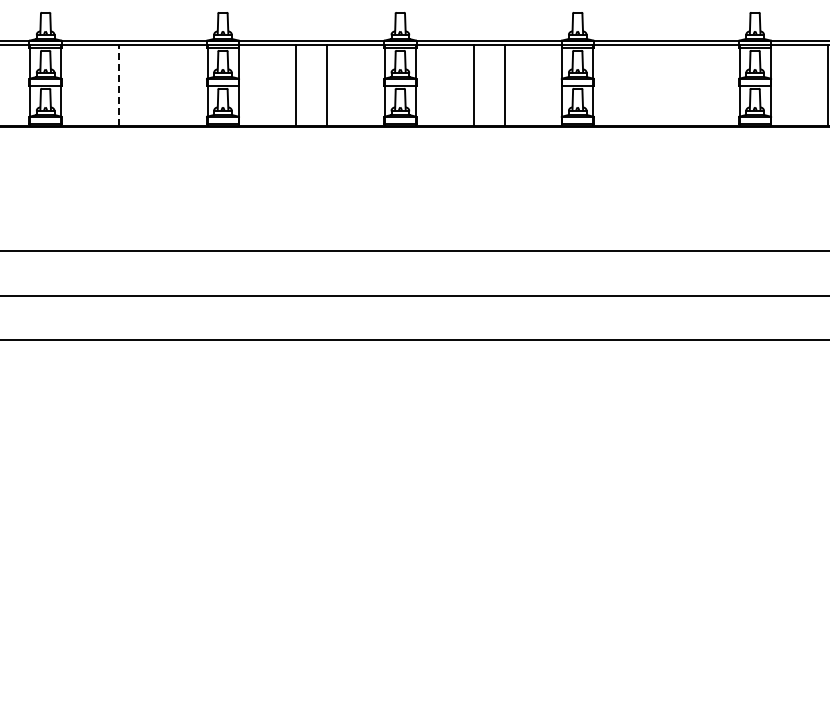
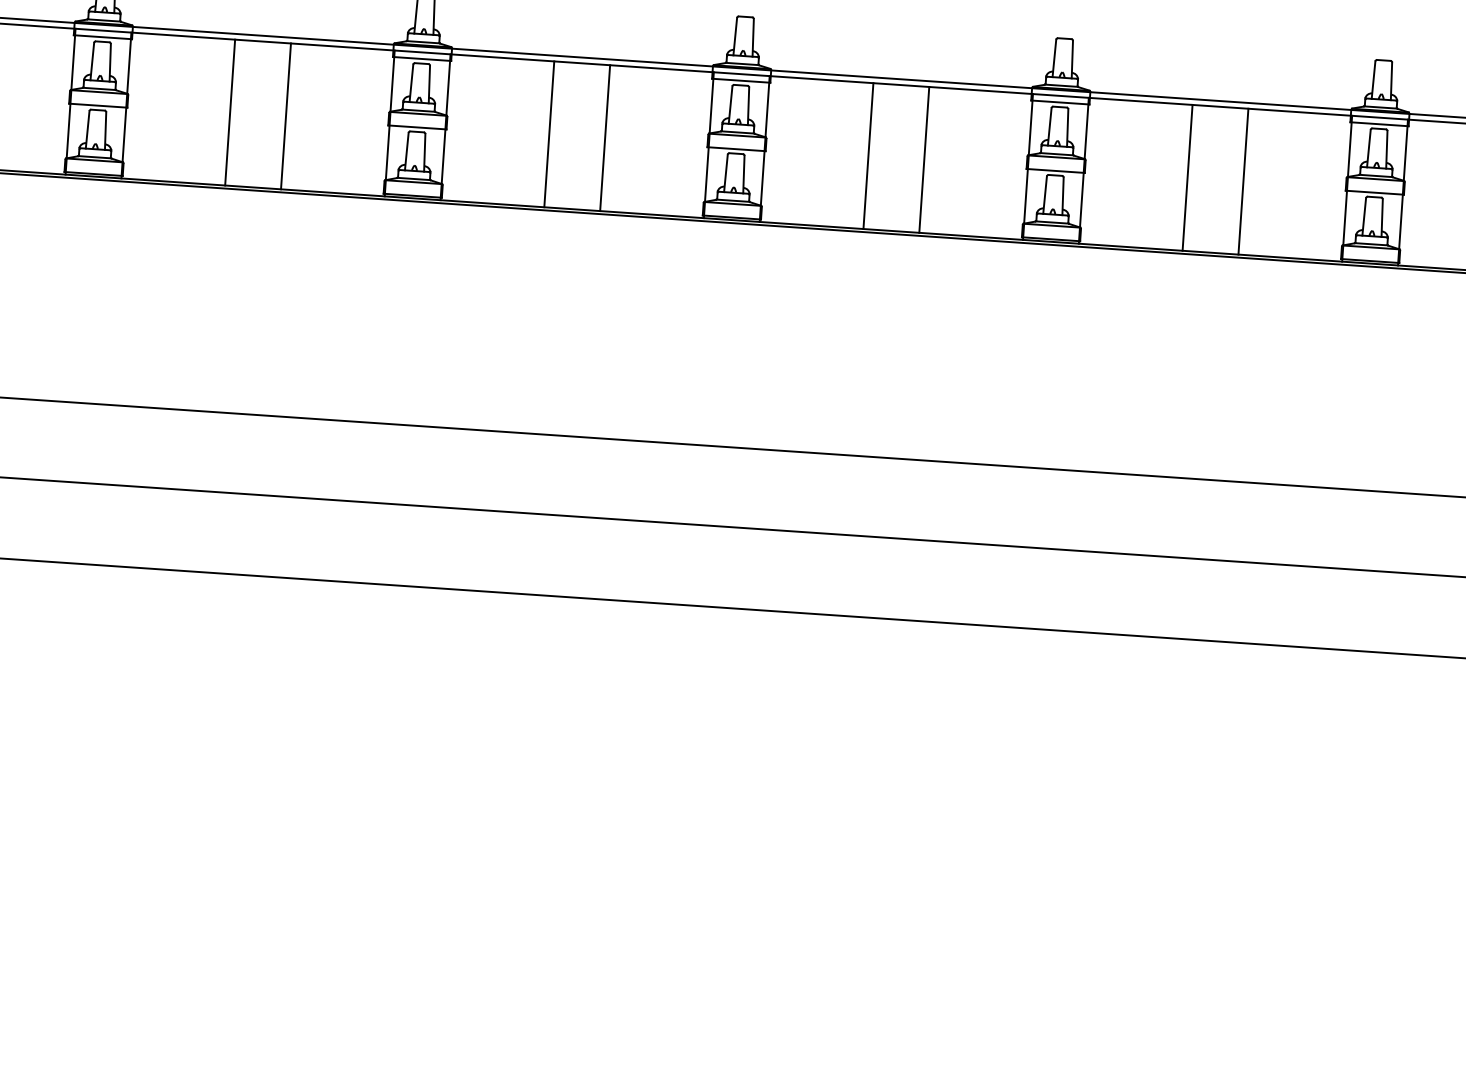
line: (149, 84) -> (285, 115), added
line: (650, 84) -> (1186, 176), added
line: (682, 84) -> (1244, 180), added
line: (118, 85) -> (229, 113), dashed -> solid

